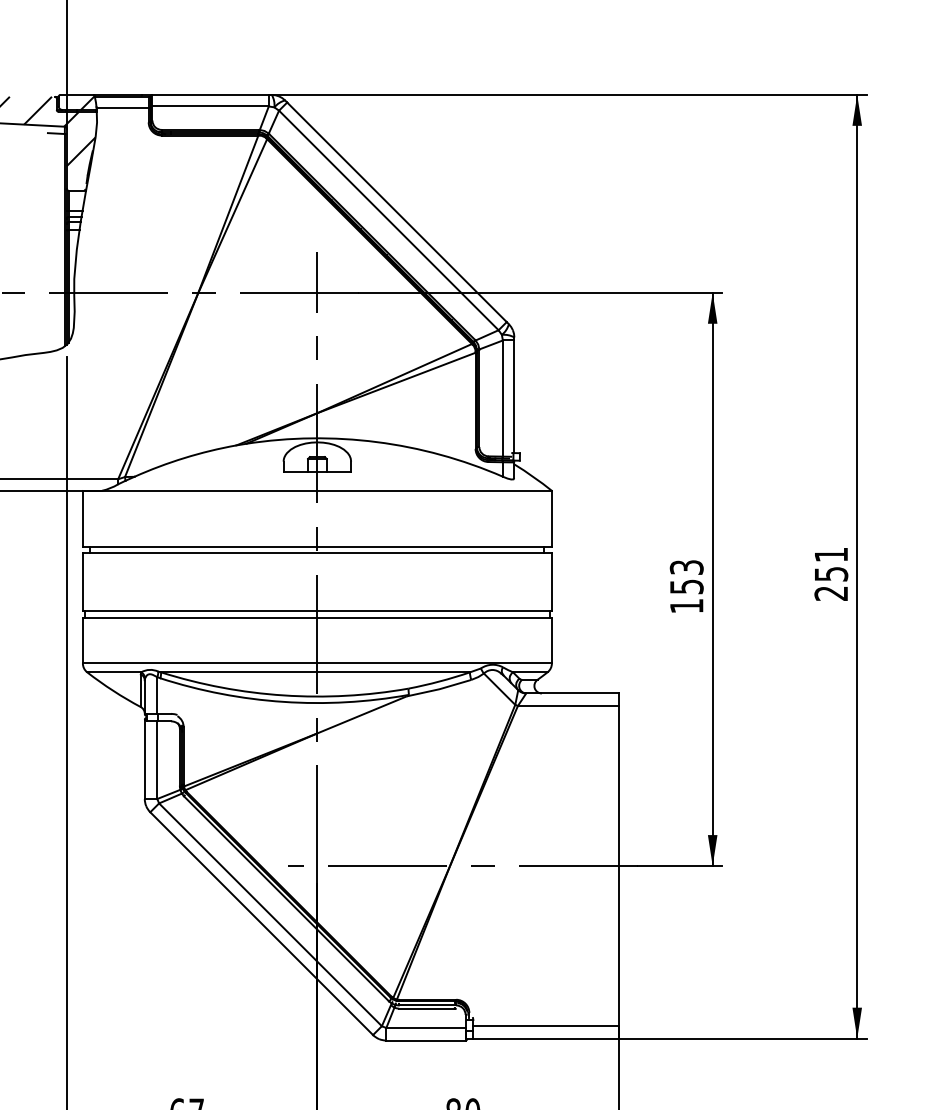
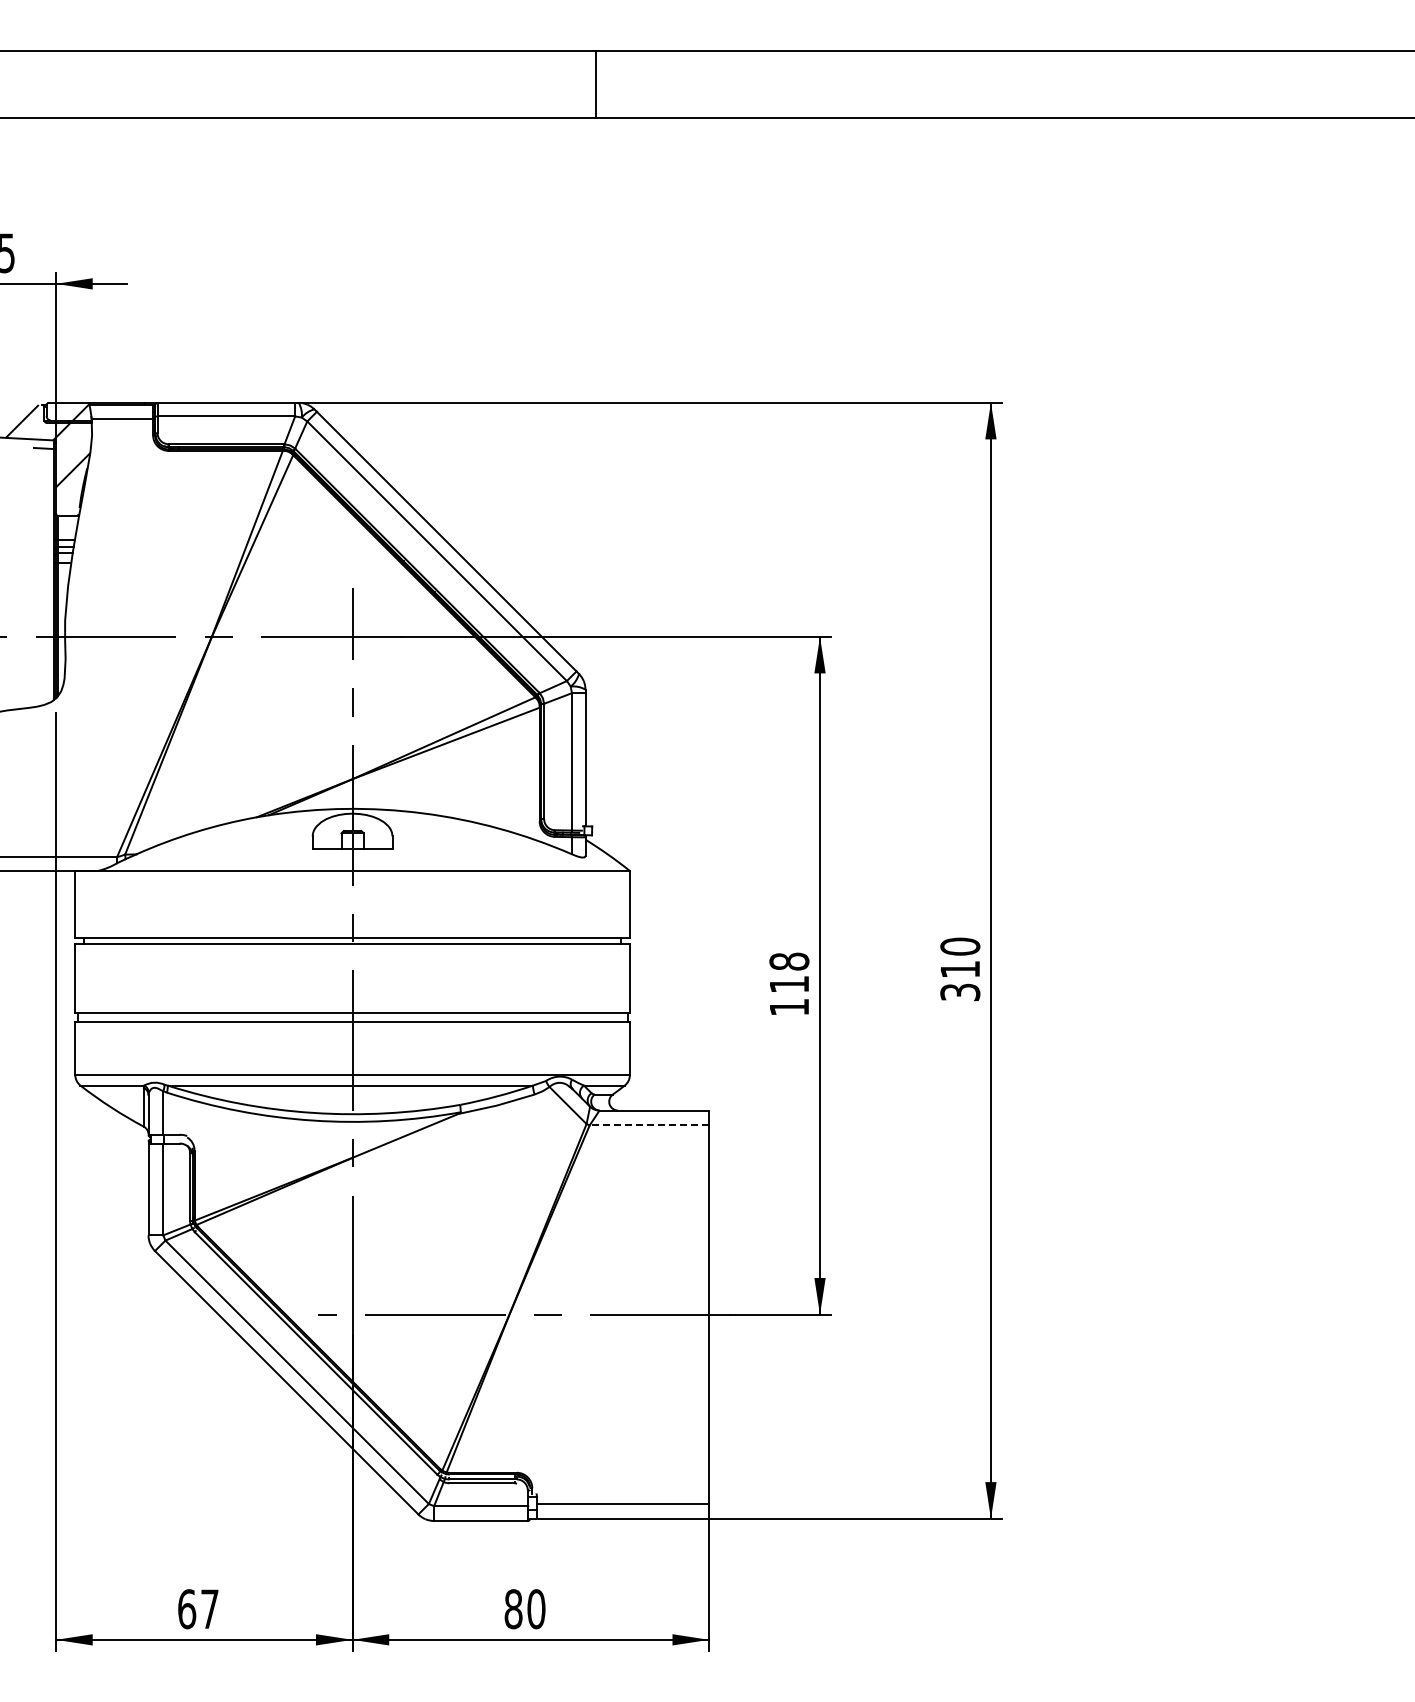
text: (831, 574) -> (960, 969), 251 -> 310
text: (686, 576) -> (789, 972), 153 -> 118
line: (568, 706) -> (649, 1125), solid -> dashed

